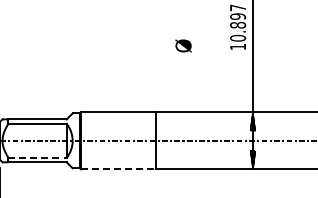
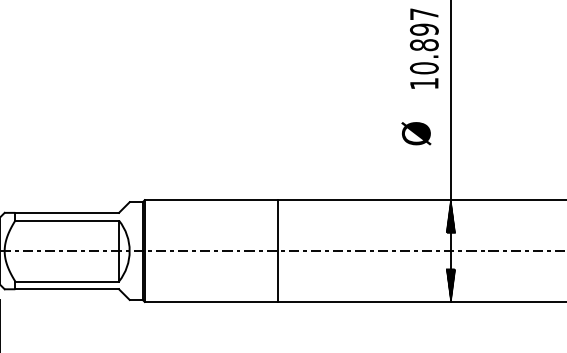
text: (183, 45) -> (416, 132), moved
line: (38, 157) -> (68, 280), dashed -> solid
line: (118, 169) -> (211, 302), dashed -> solid

